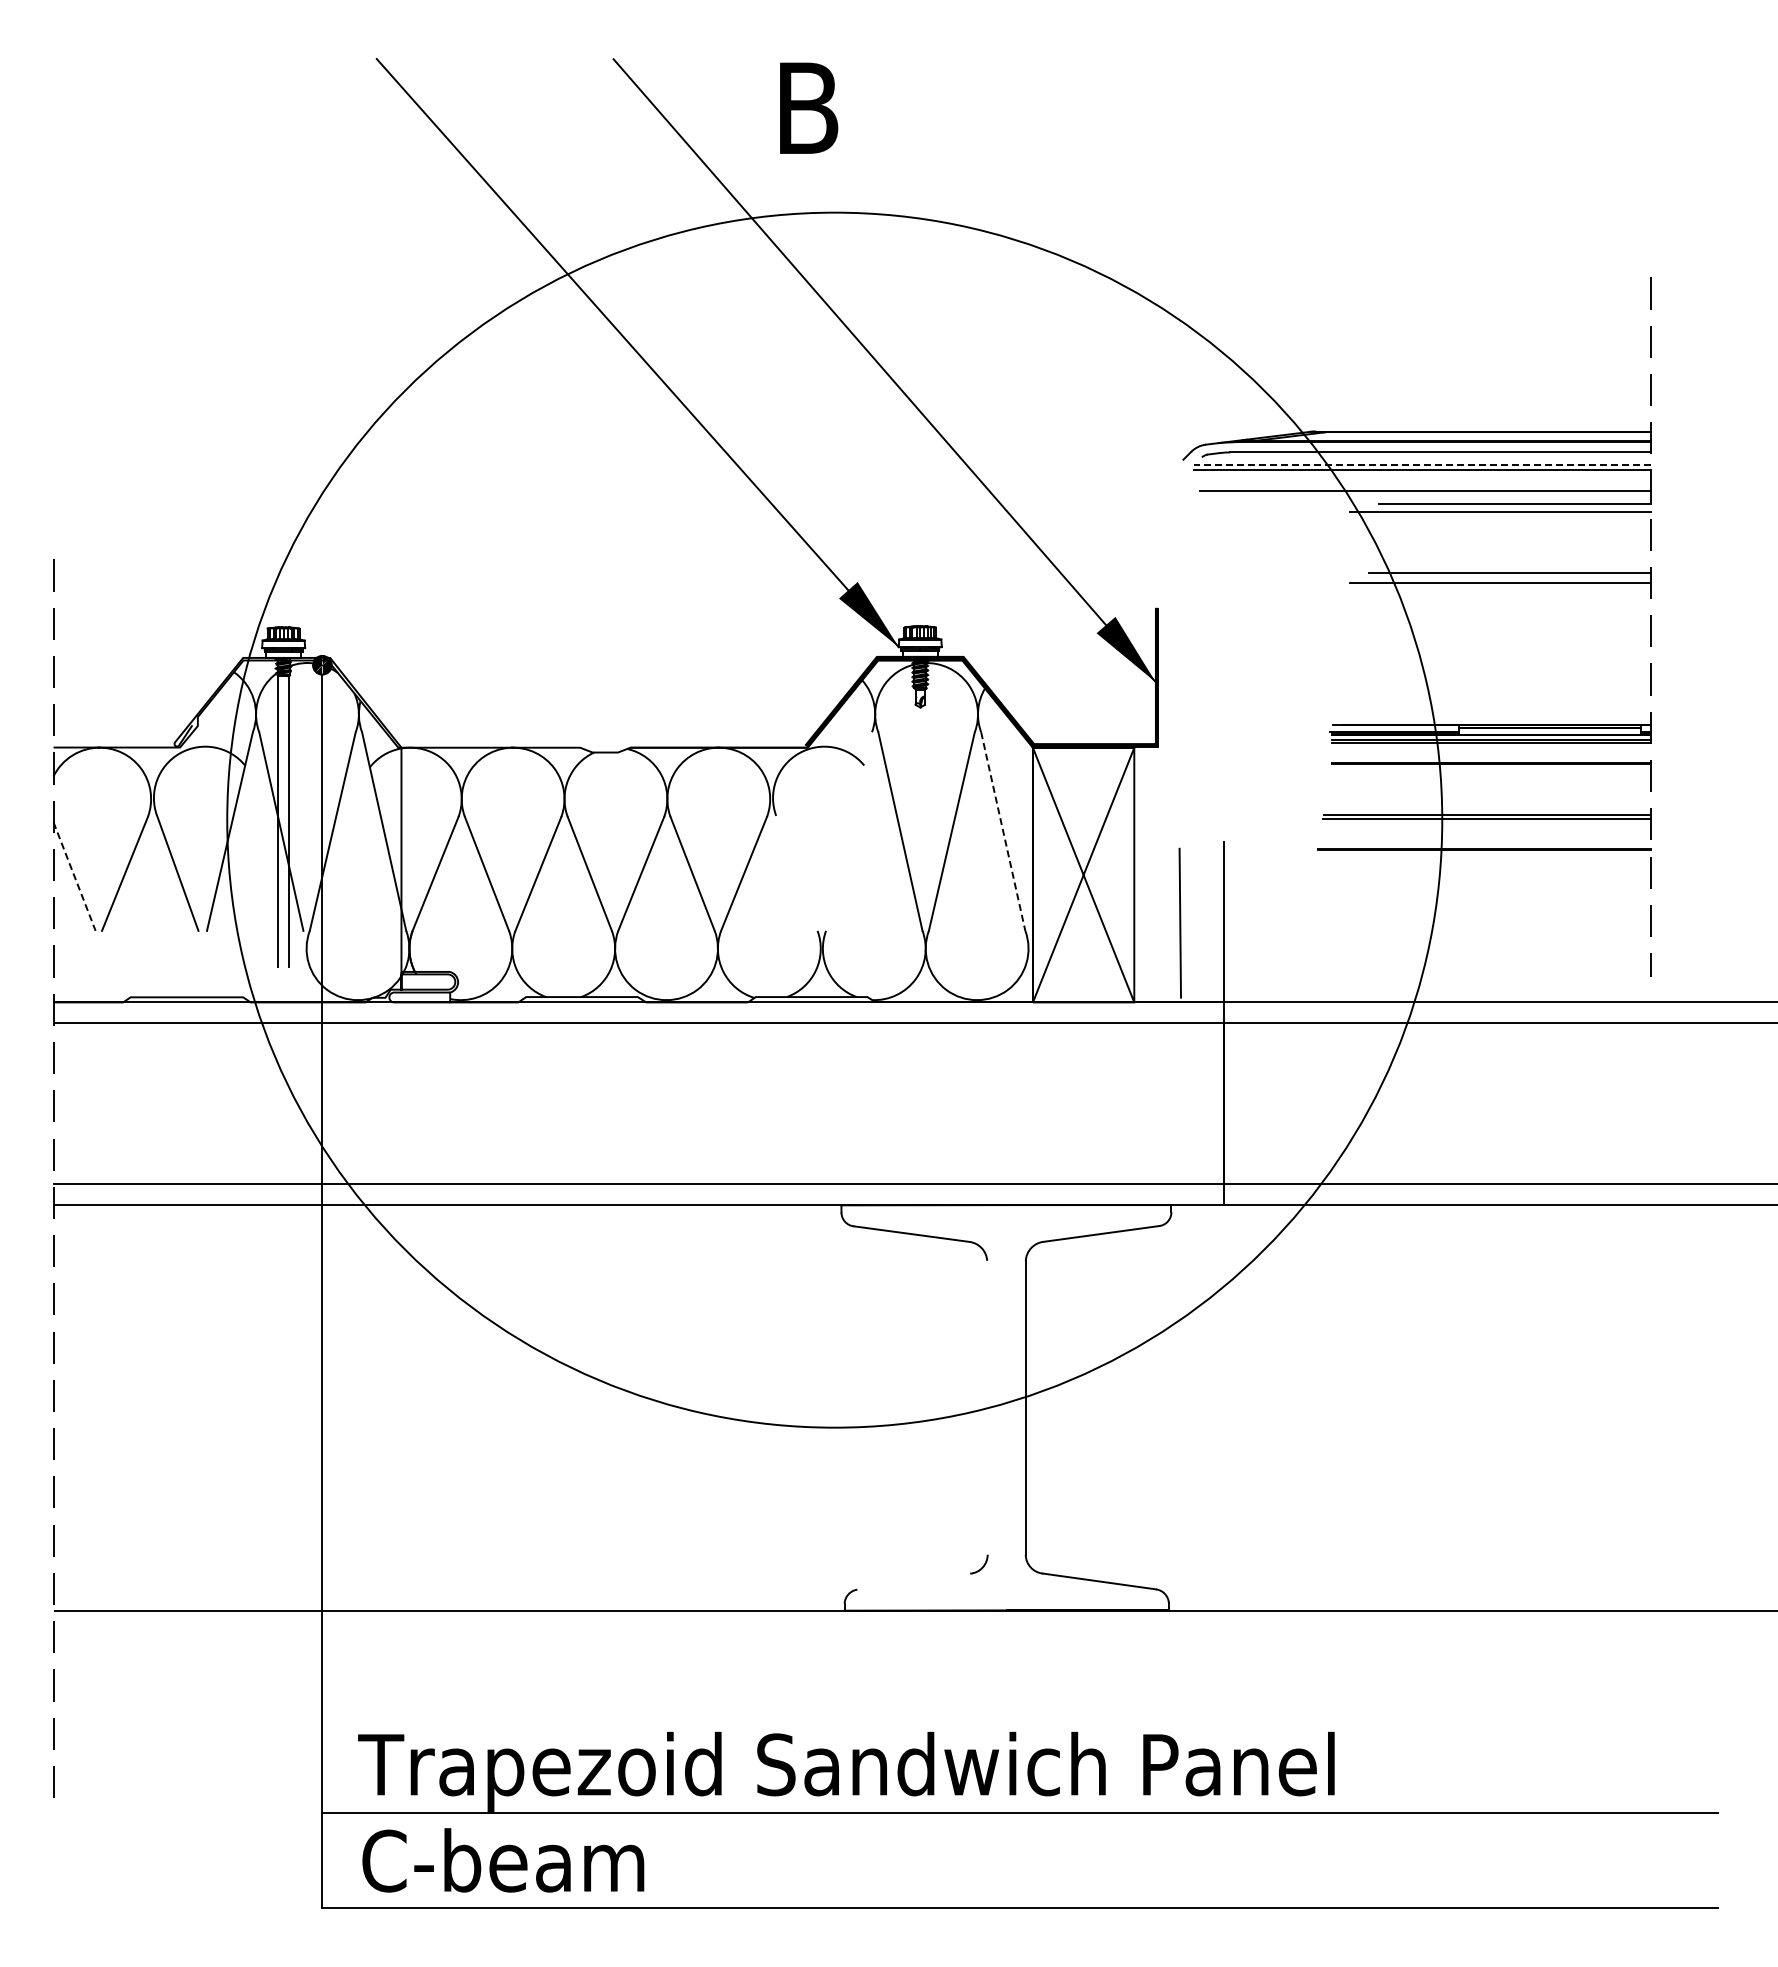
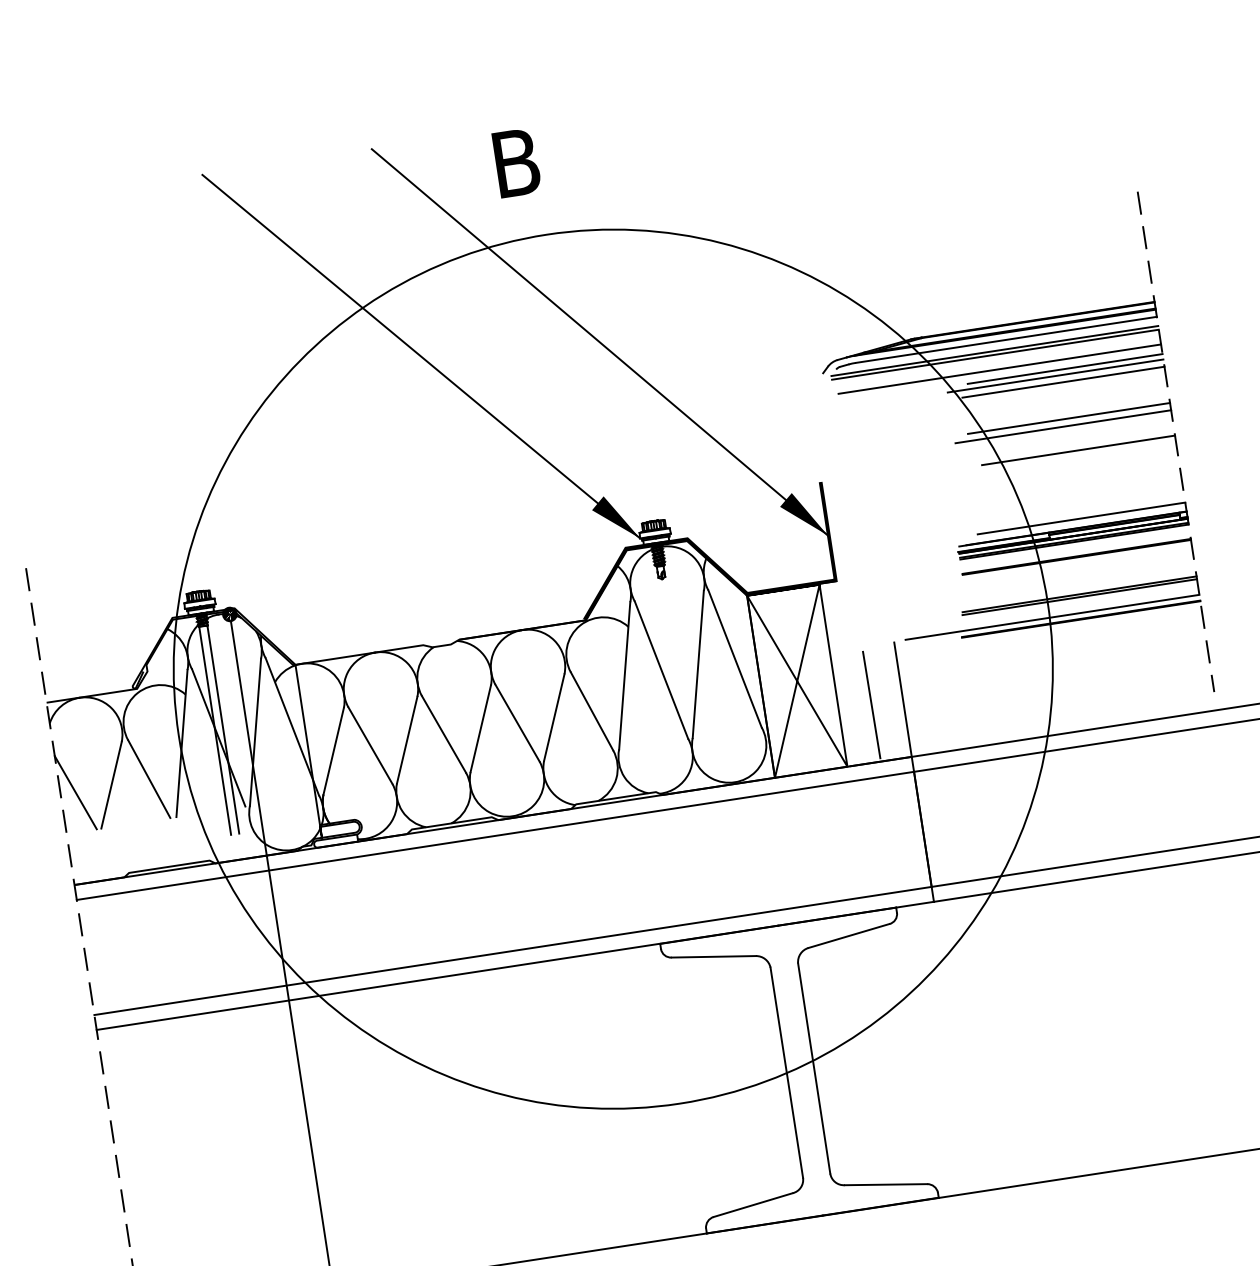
line: (1422, 465) -> (994, 351), dashed -> solid
line: (1509, 522) -> (1063, 382), added
line: (1516, 618) -> (1078, 450), added
line: (1505, 712) -> (1081, 518), added
line: (848, 831) -> (624, 675), added
line: (1003, 831) -> (735, 658), dashed -> solid
line: (1445, 841) -> (1052, 617), added
line: (796, 872) -> (591, 710), added
line: (74, 877) -> (75, 793), dashed -> solid
line: (987, 1407) -> (786, 1072), added
line: (913, 1581) -> (752, 1205), added

